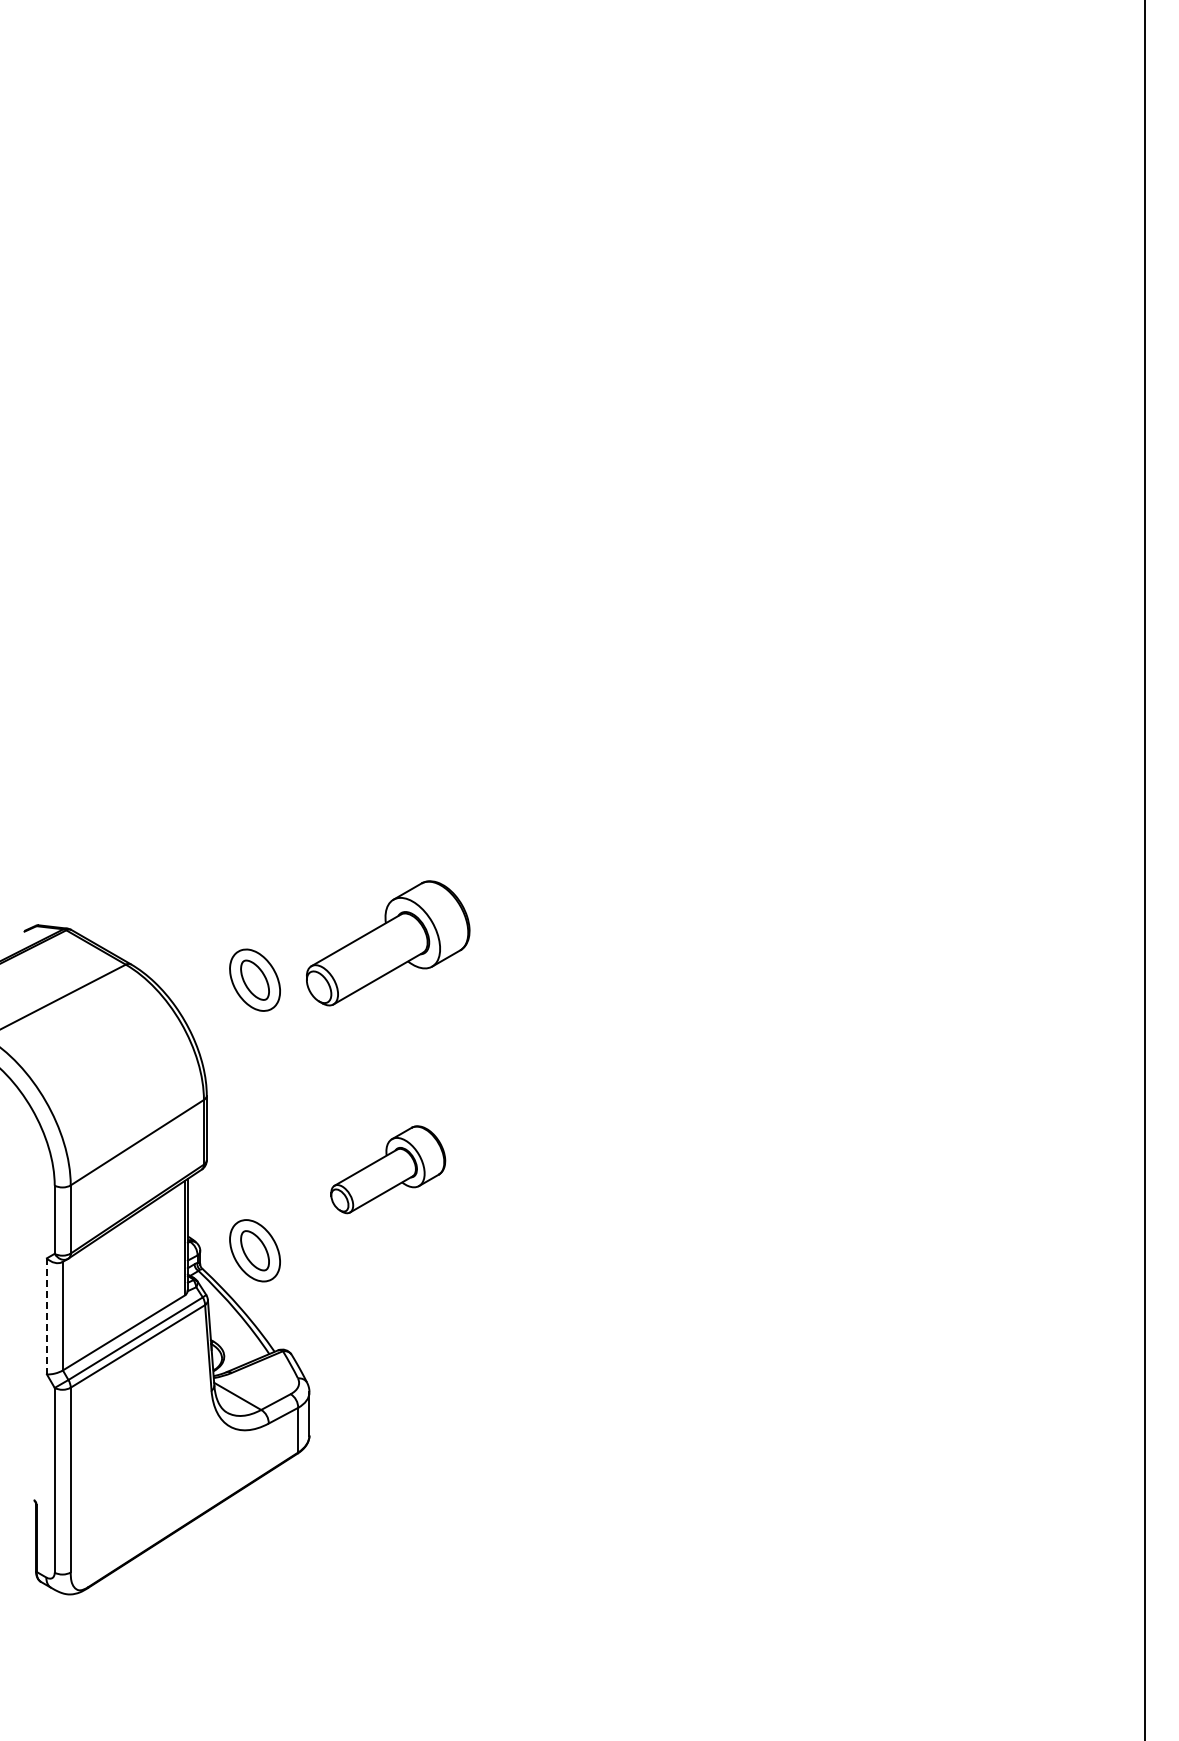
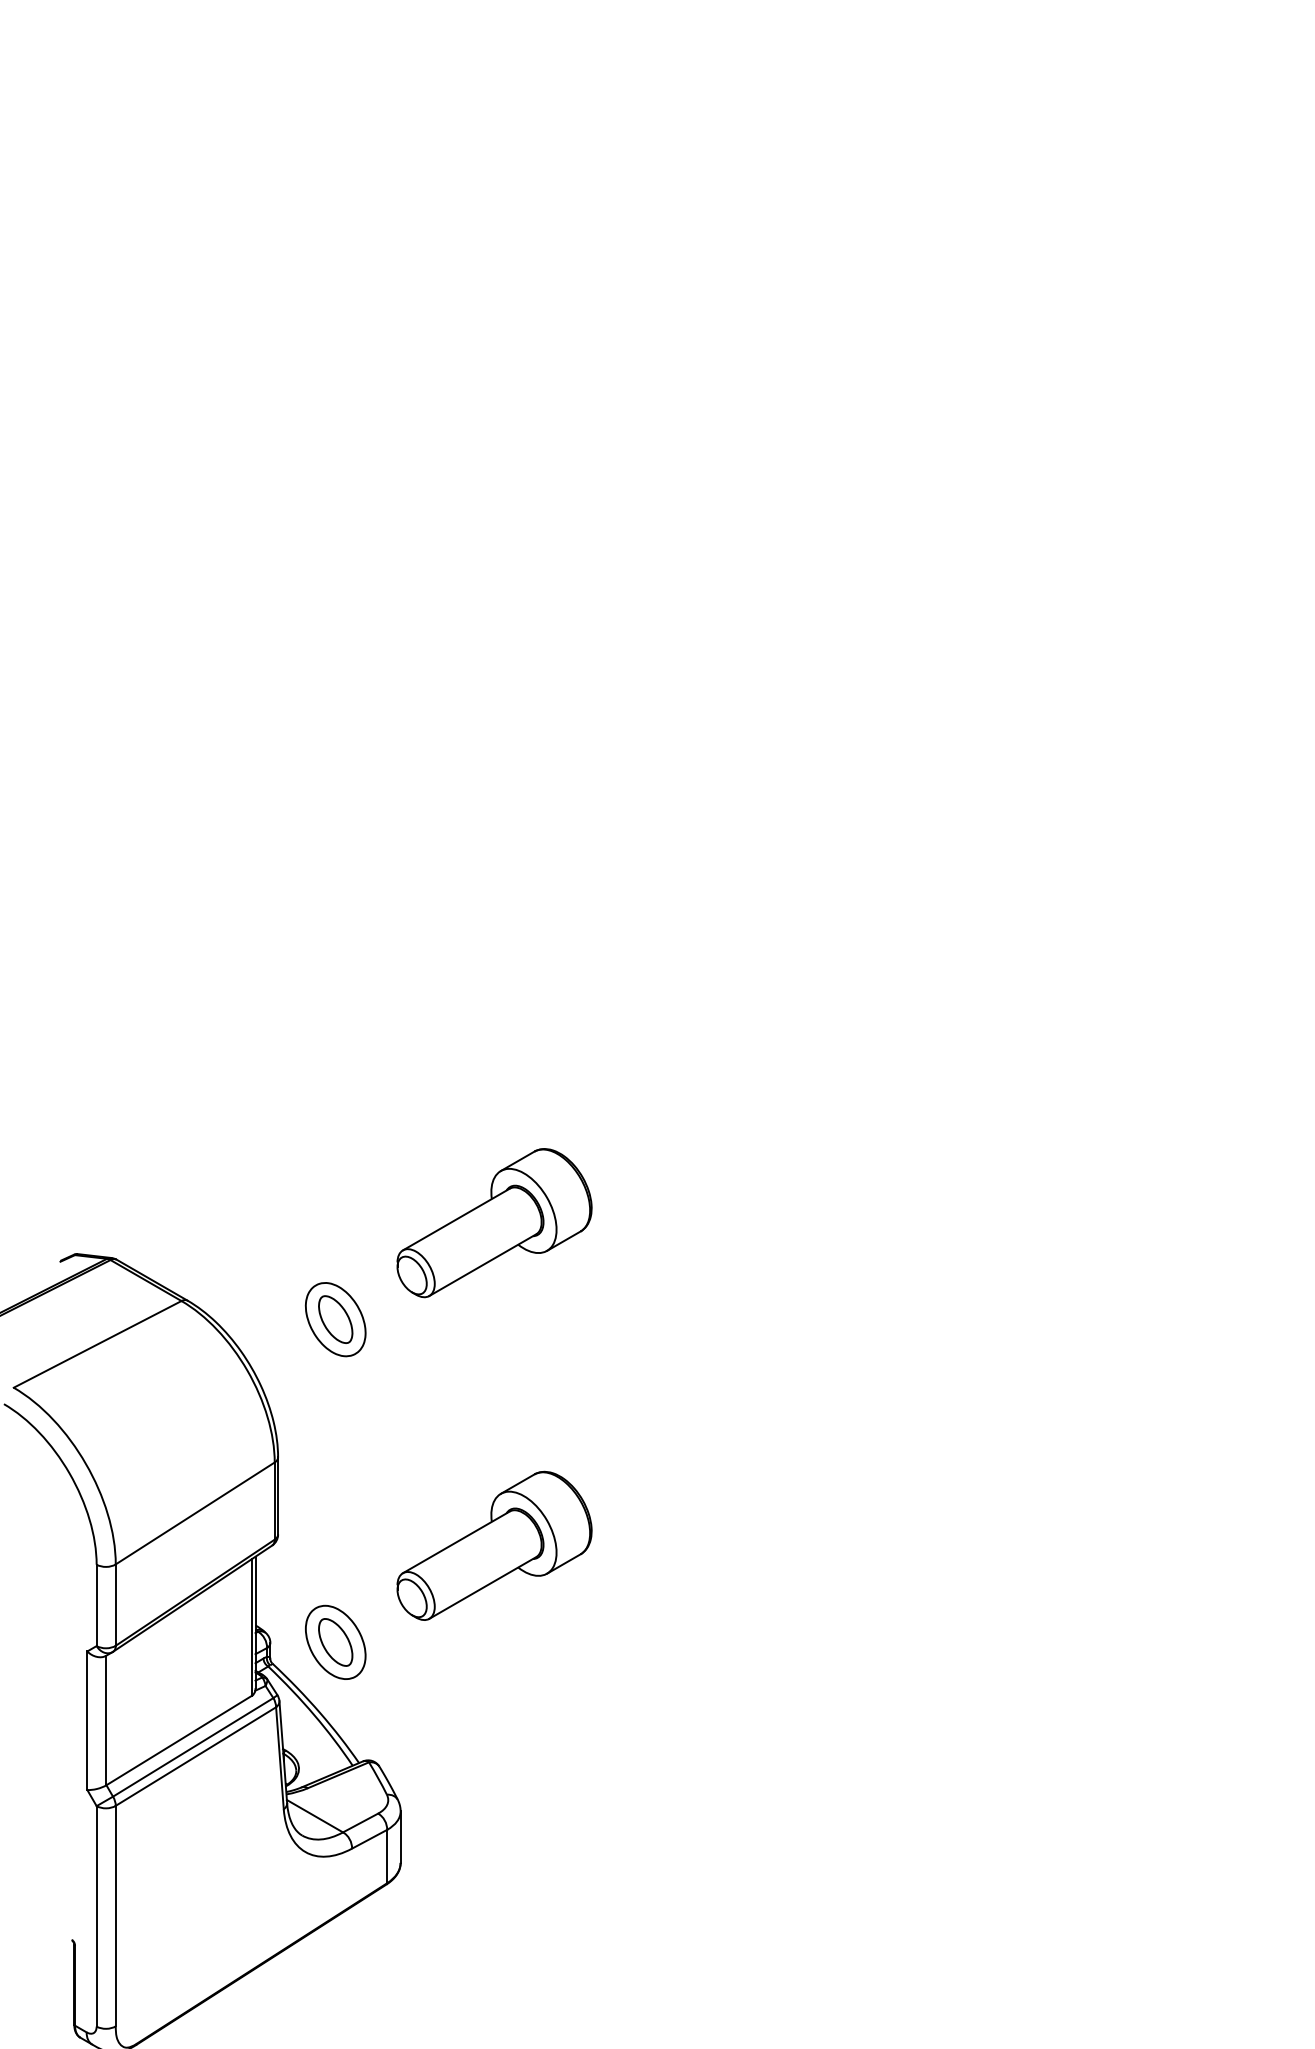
part: (388, 943) -> (494, 1223), moved
part: (388, 1169) -> (494, 1545), size x1.43
line: (46, 1316) -> (86, 1720), dashed -> solid

